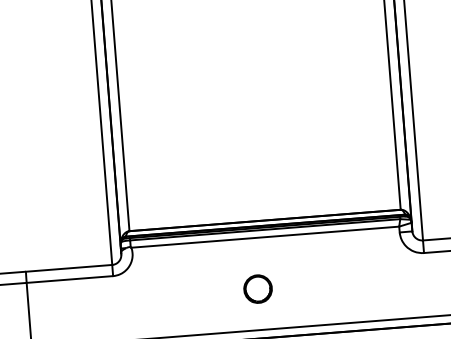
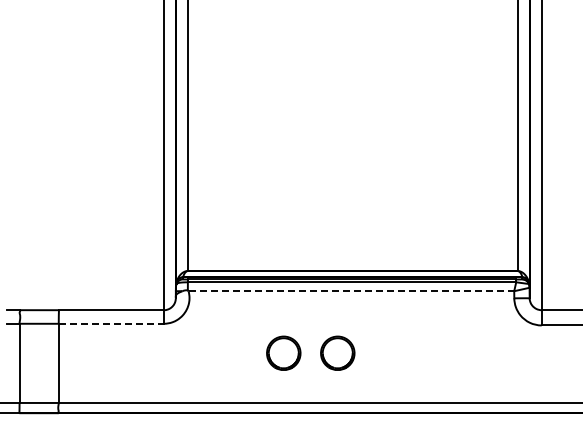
line: (265, 237) -> (351, 291), solid -> dashed
line: (70, 279) -> (111, 323), solid -> dashed
part: (213, 291) -> (283, 352), added

